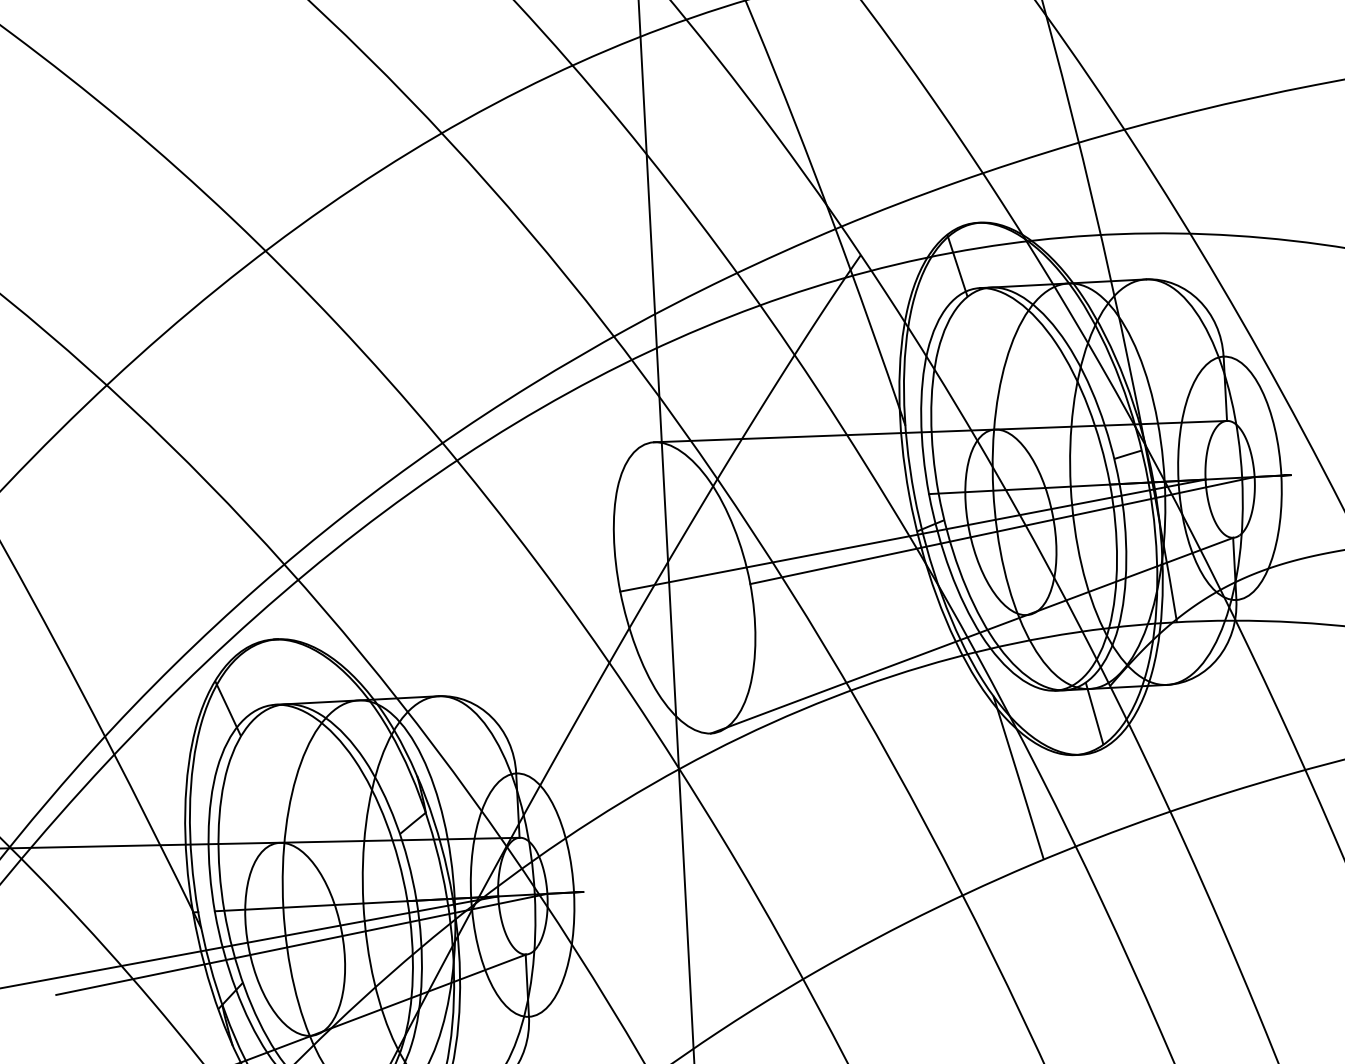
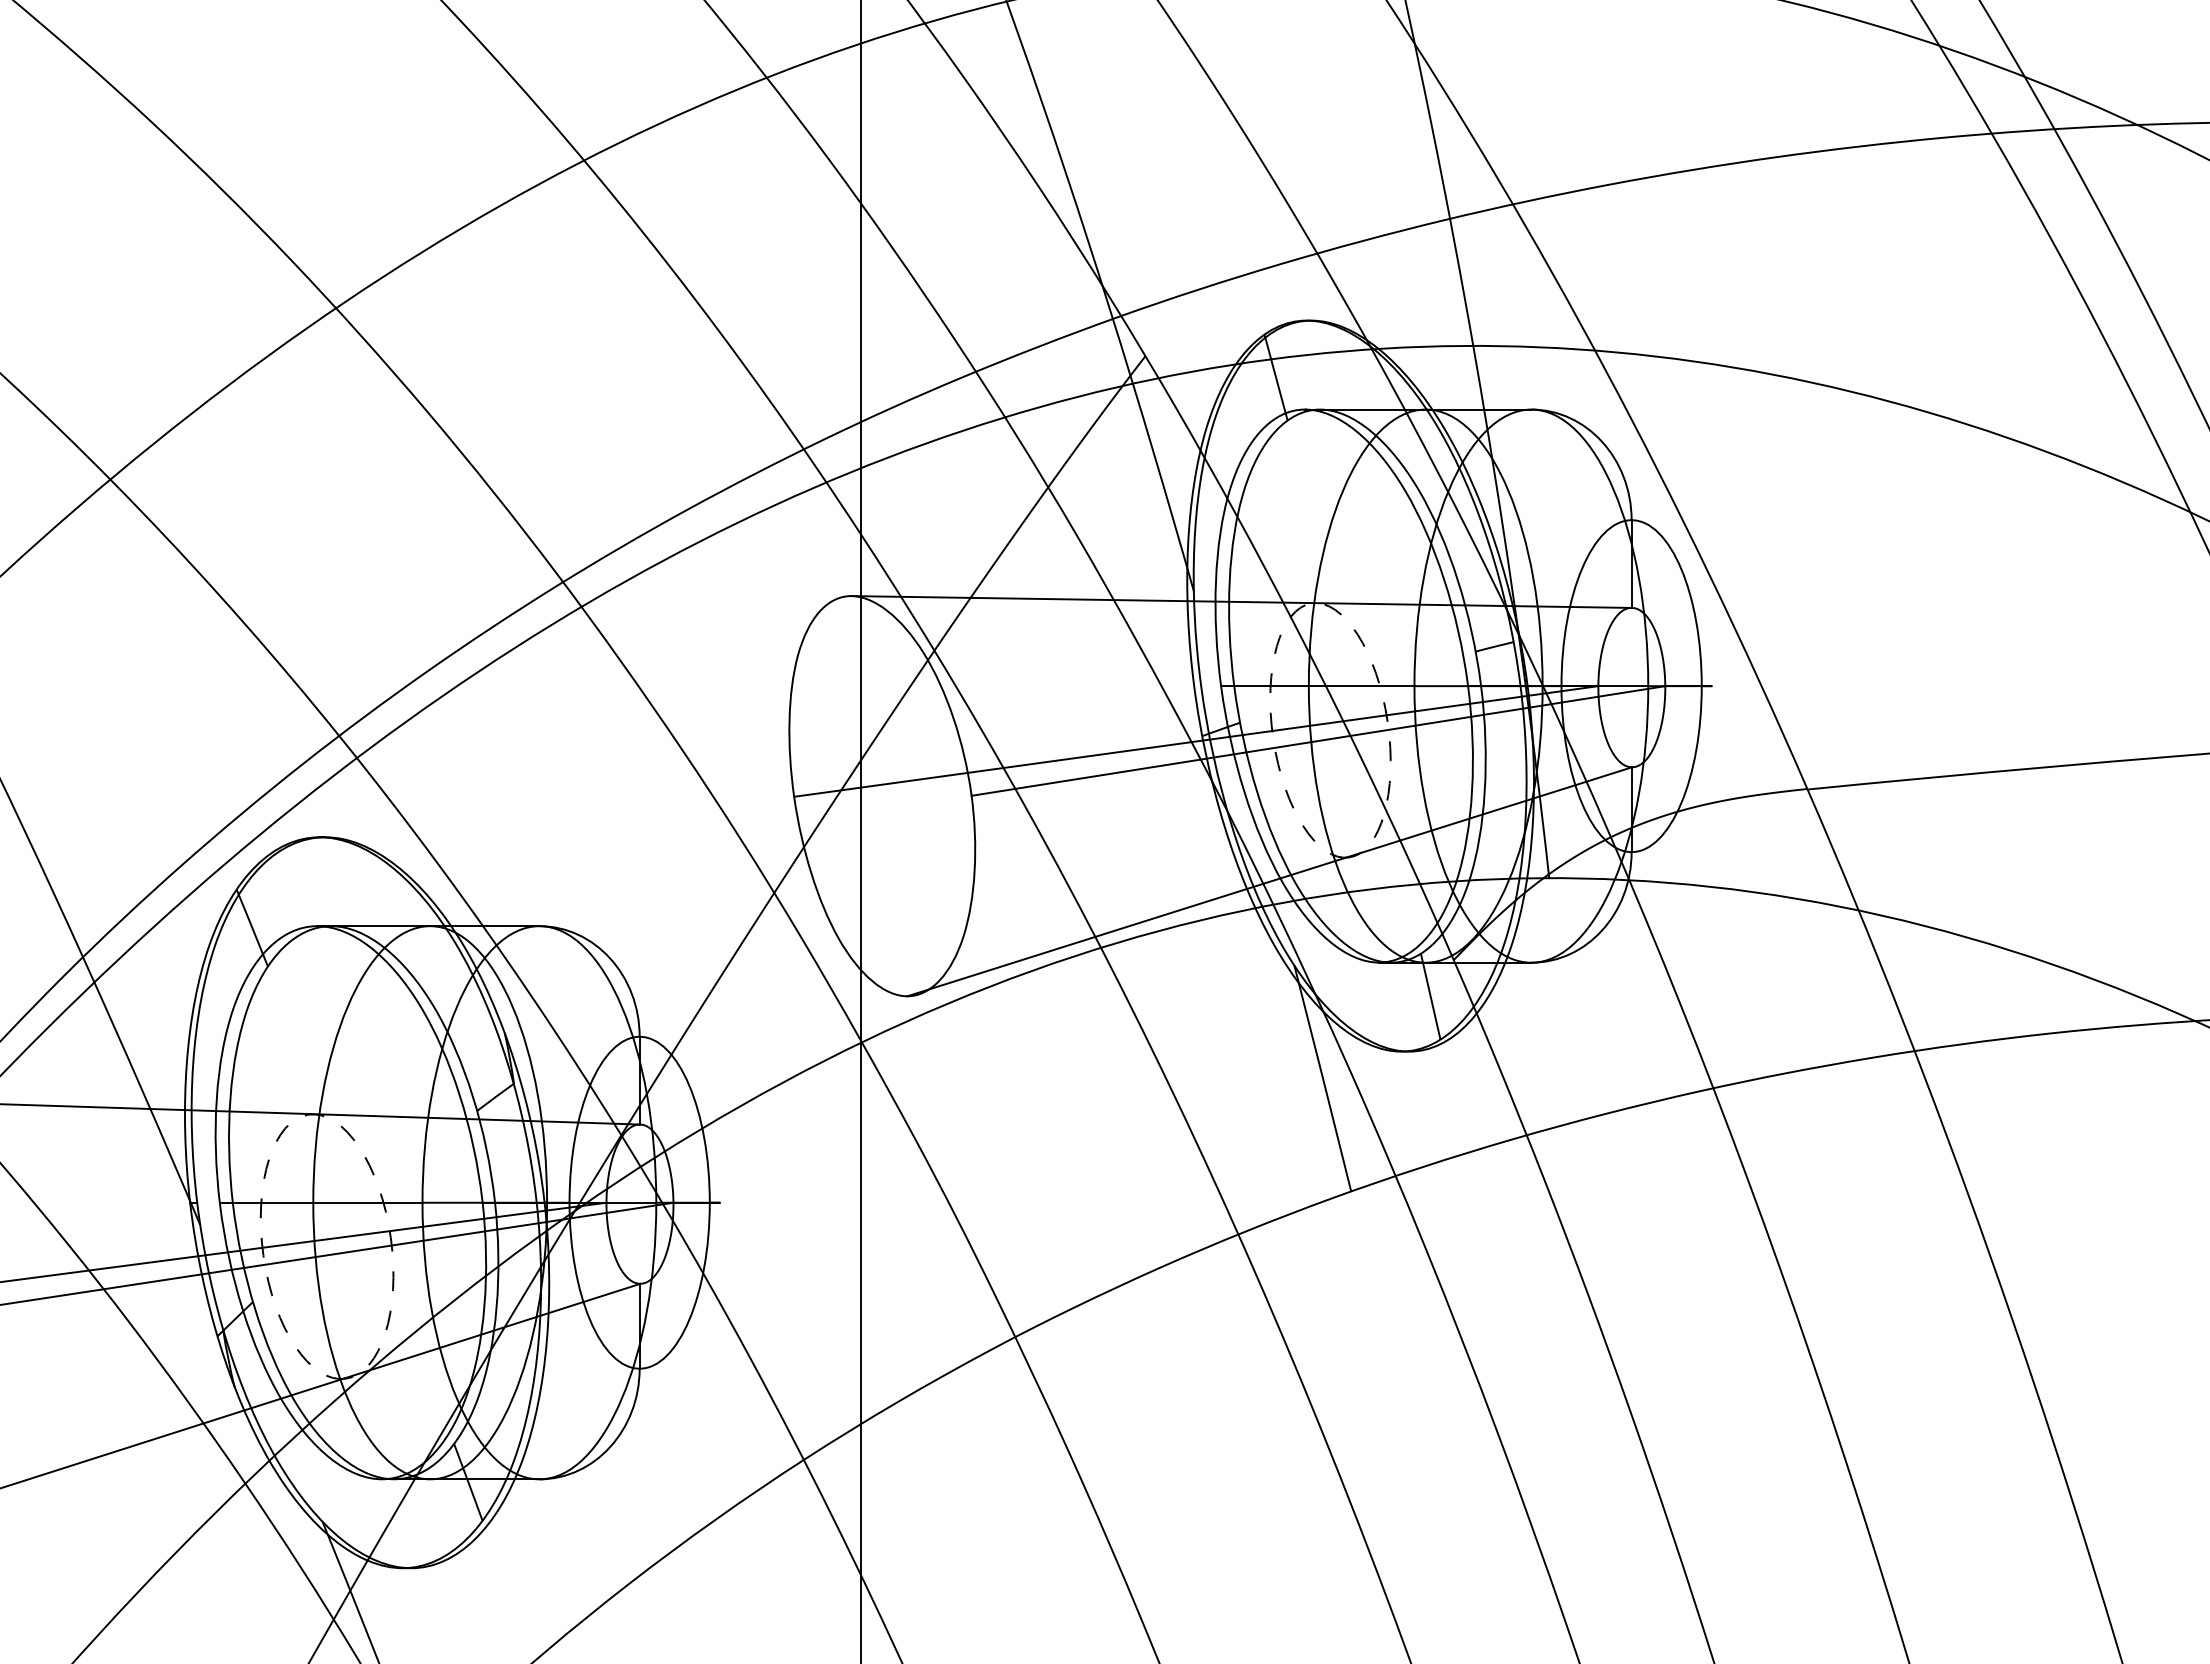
circle: (1010, 522) -> (1330, 730), solid -> dashed
circle: (294, 939) -> (326, 1246), solid -> dashed

